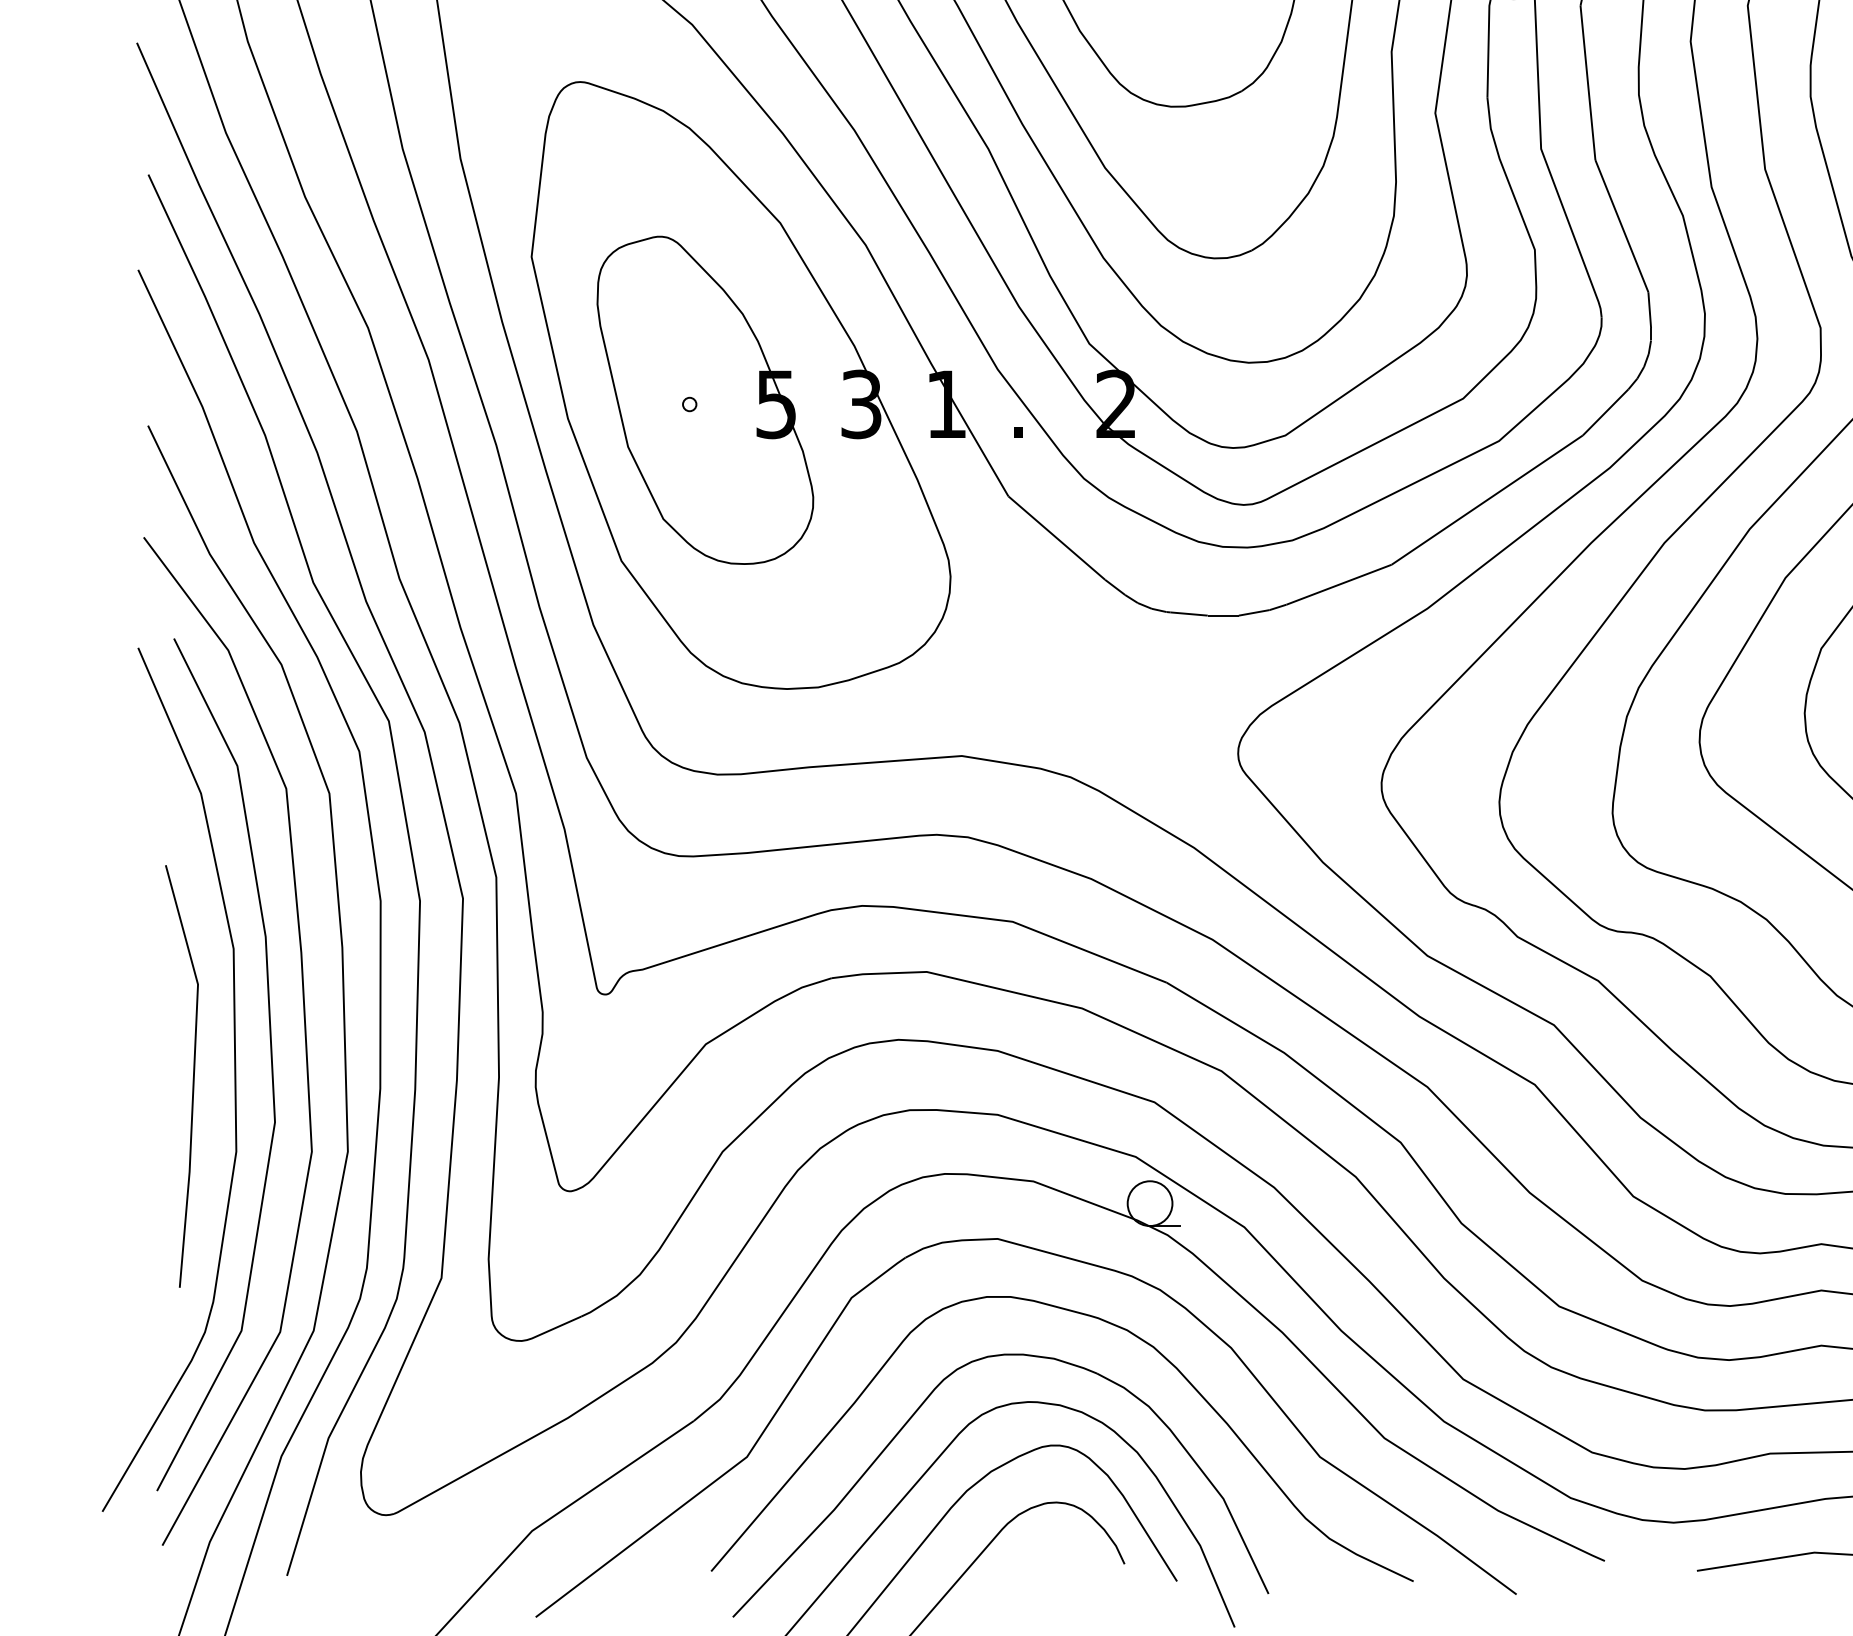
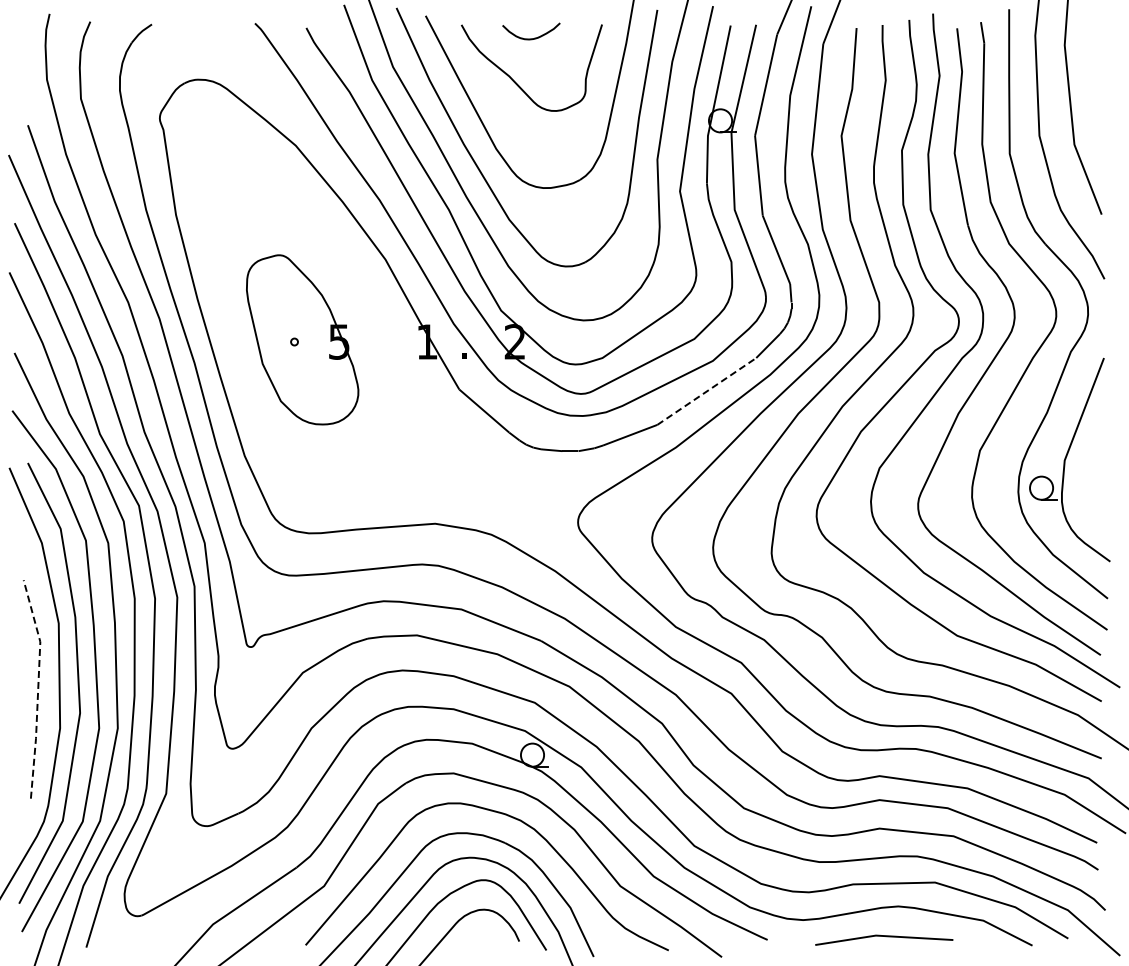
part: (739, 384) -> (320, 331), removed
line: (1486, 500) -> (706, 391), solid -> dashed
line: (194, 1074) -> (38, 688), solid -> dashed

